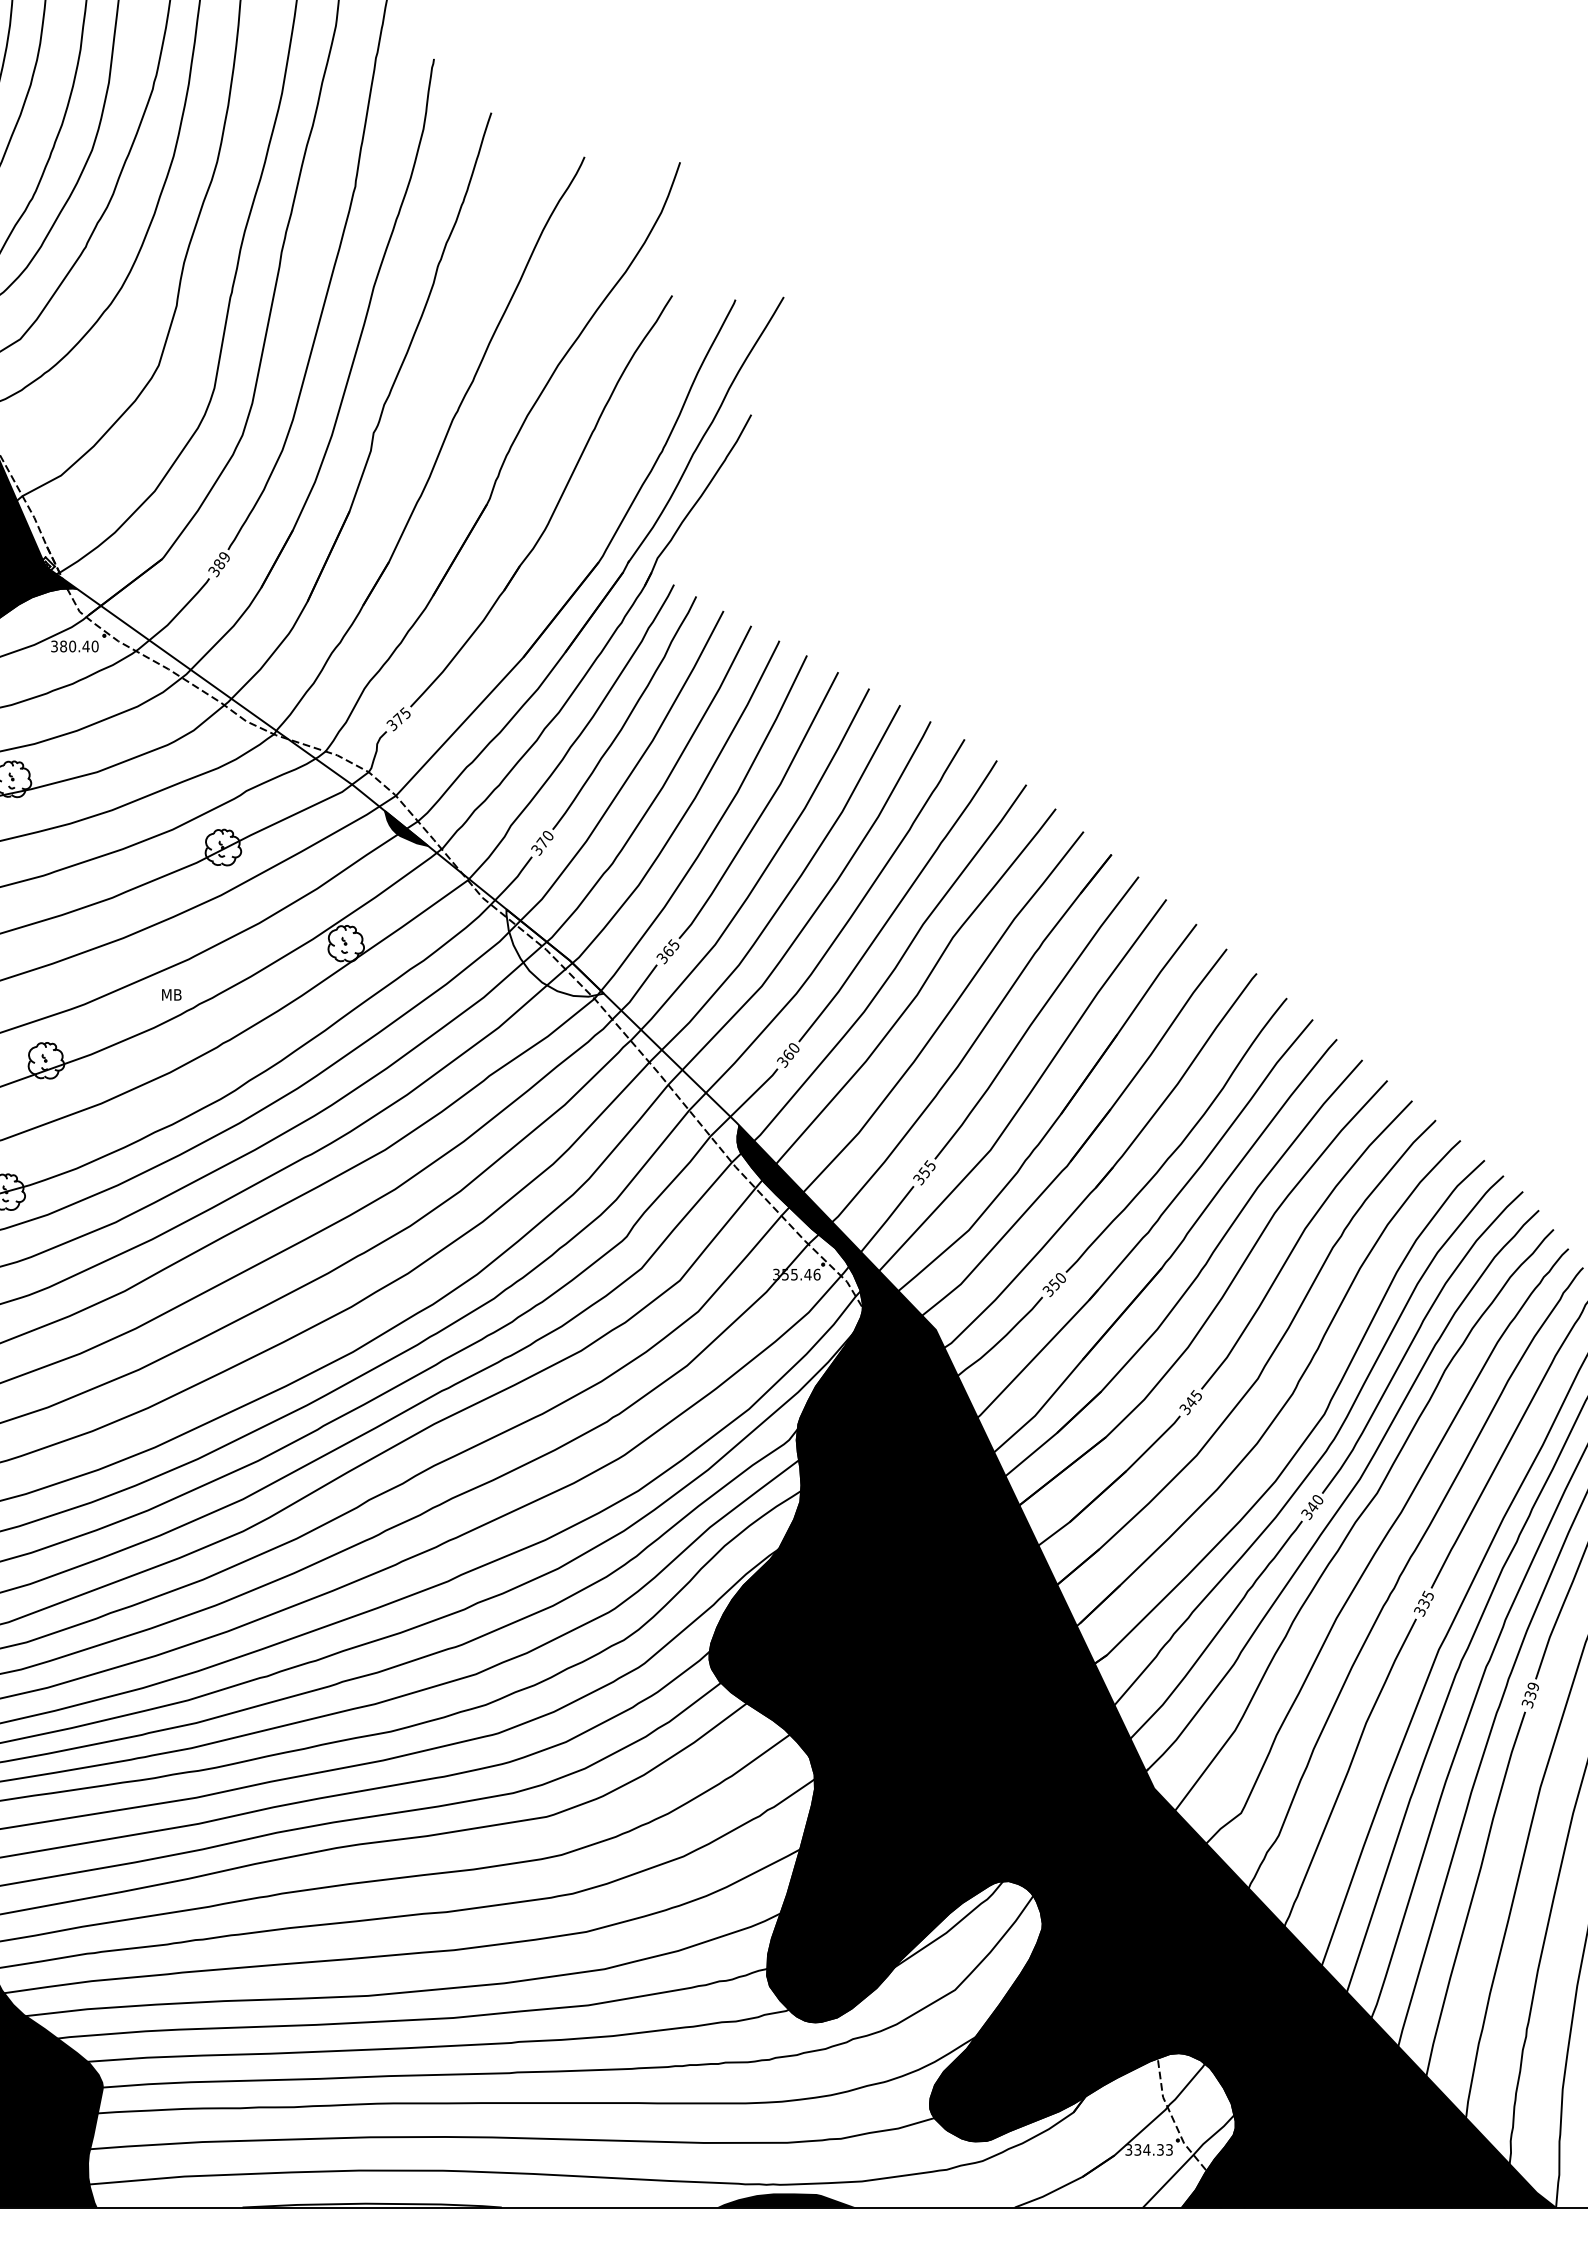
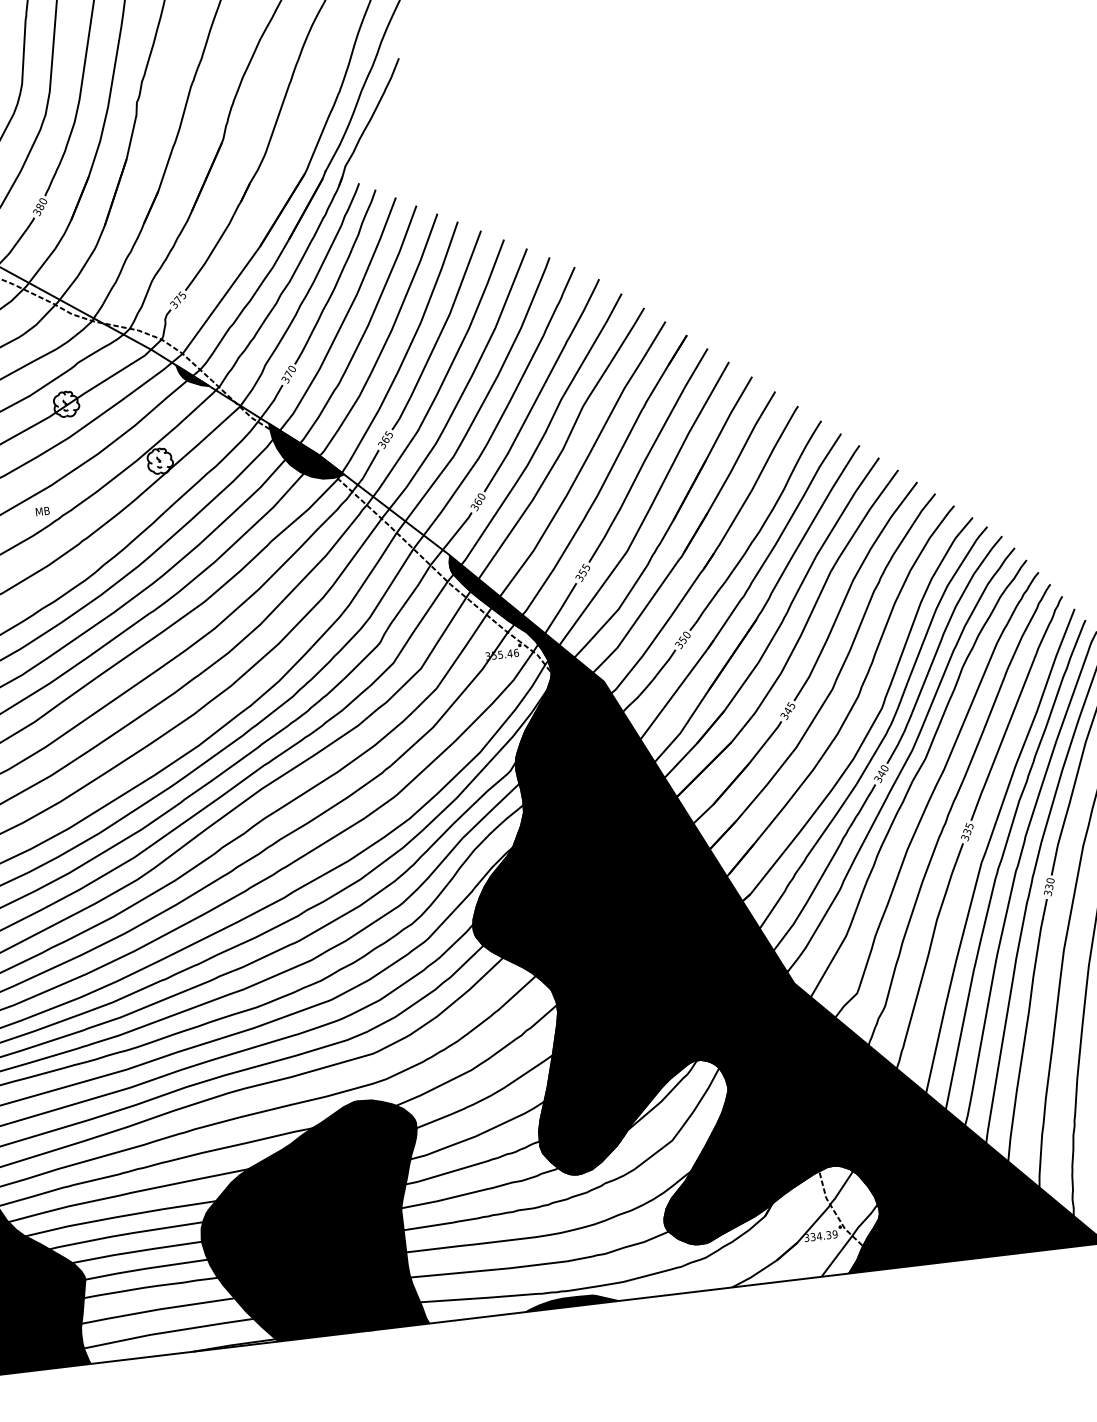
text: (224, 558) -> (43, 202), 389 -> 380
fill: (554, 952) -> (306, 449), added
text: (1533, 1687) -> (1050, 881), 339 -> 330
fill: (434, 2043) -> (313, 1221), added
text: (1169, 2149) -> (835, 1234), 334.33 -> 334.39

